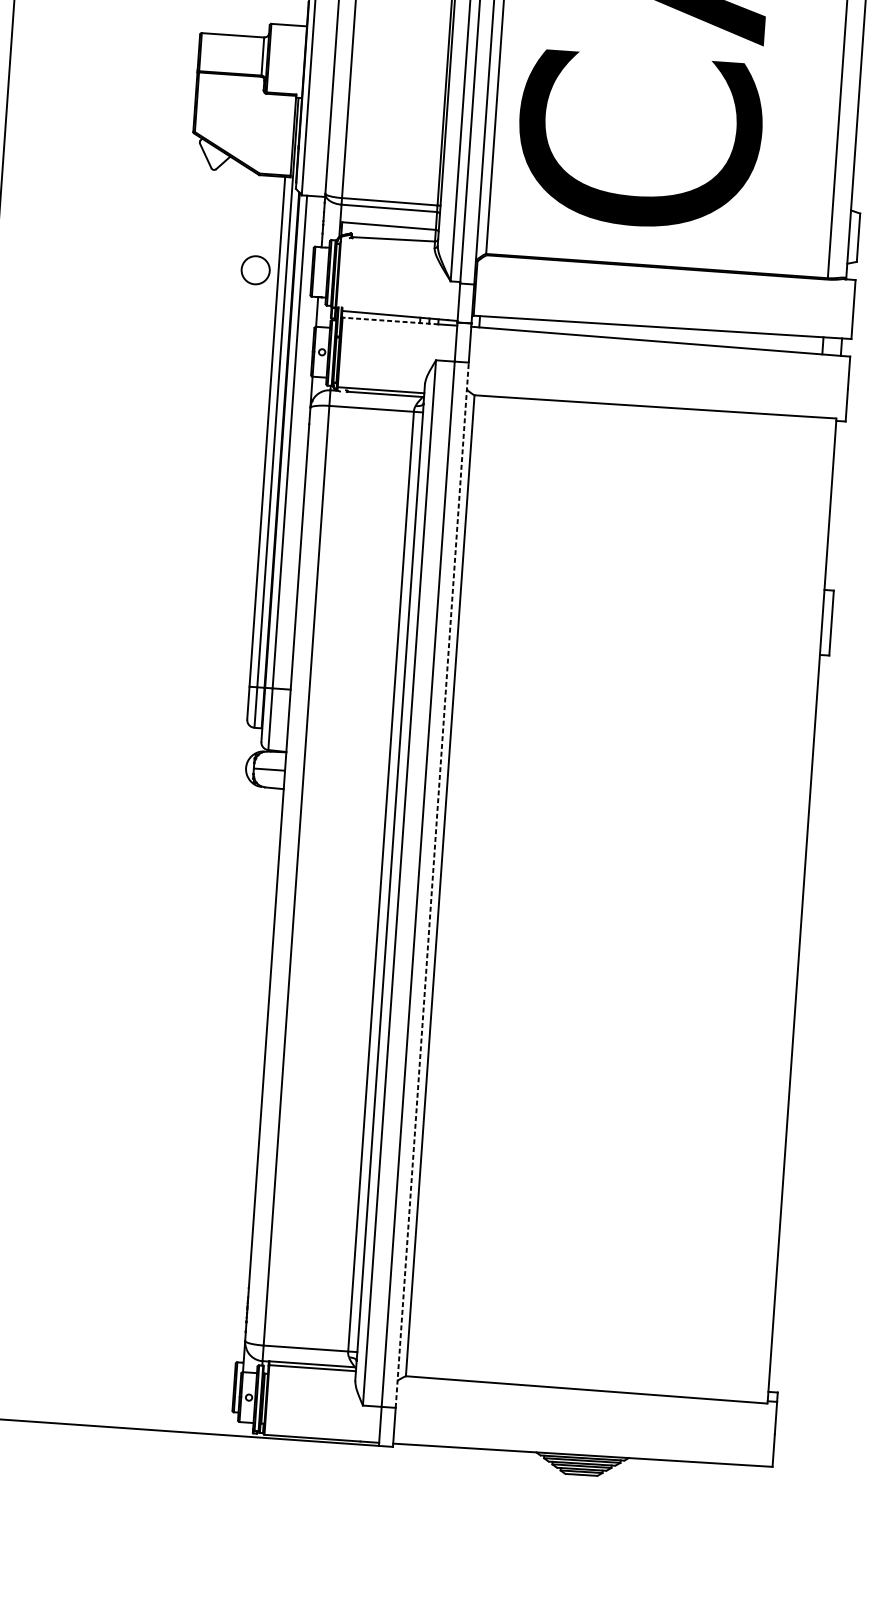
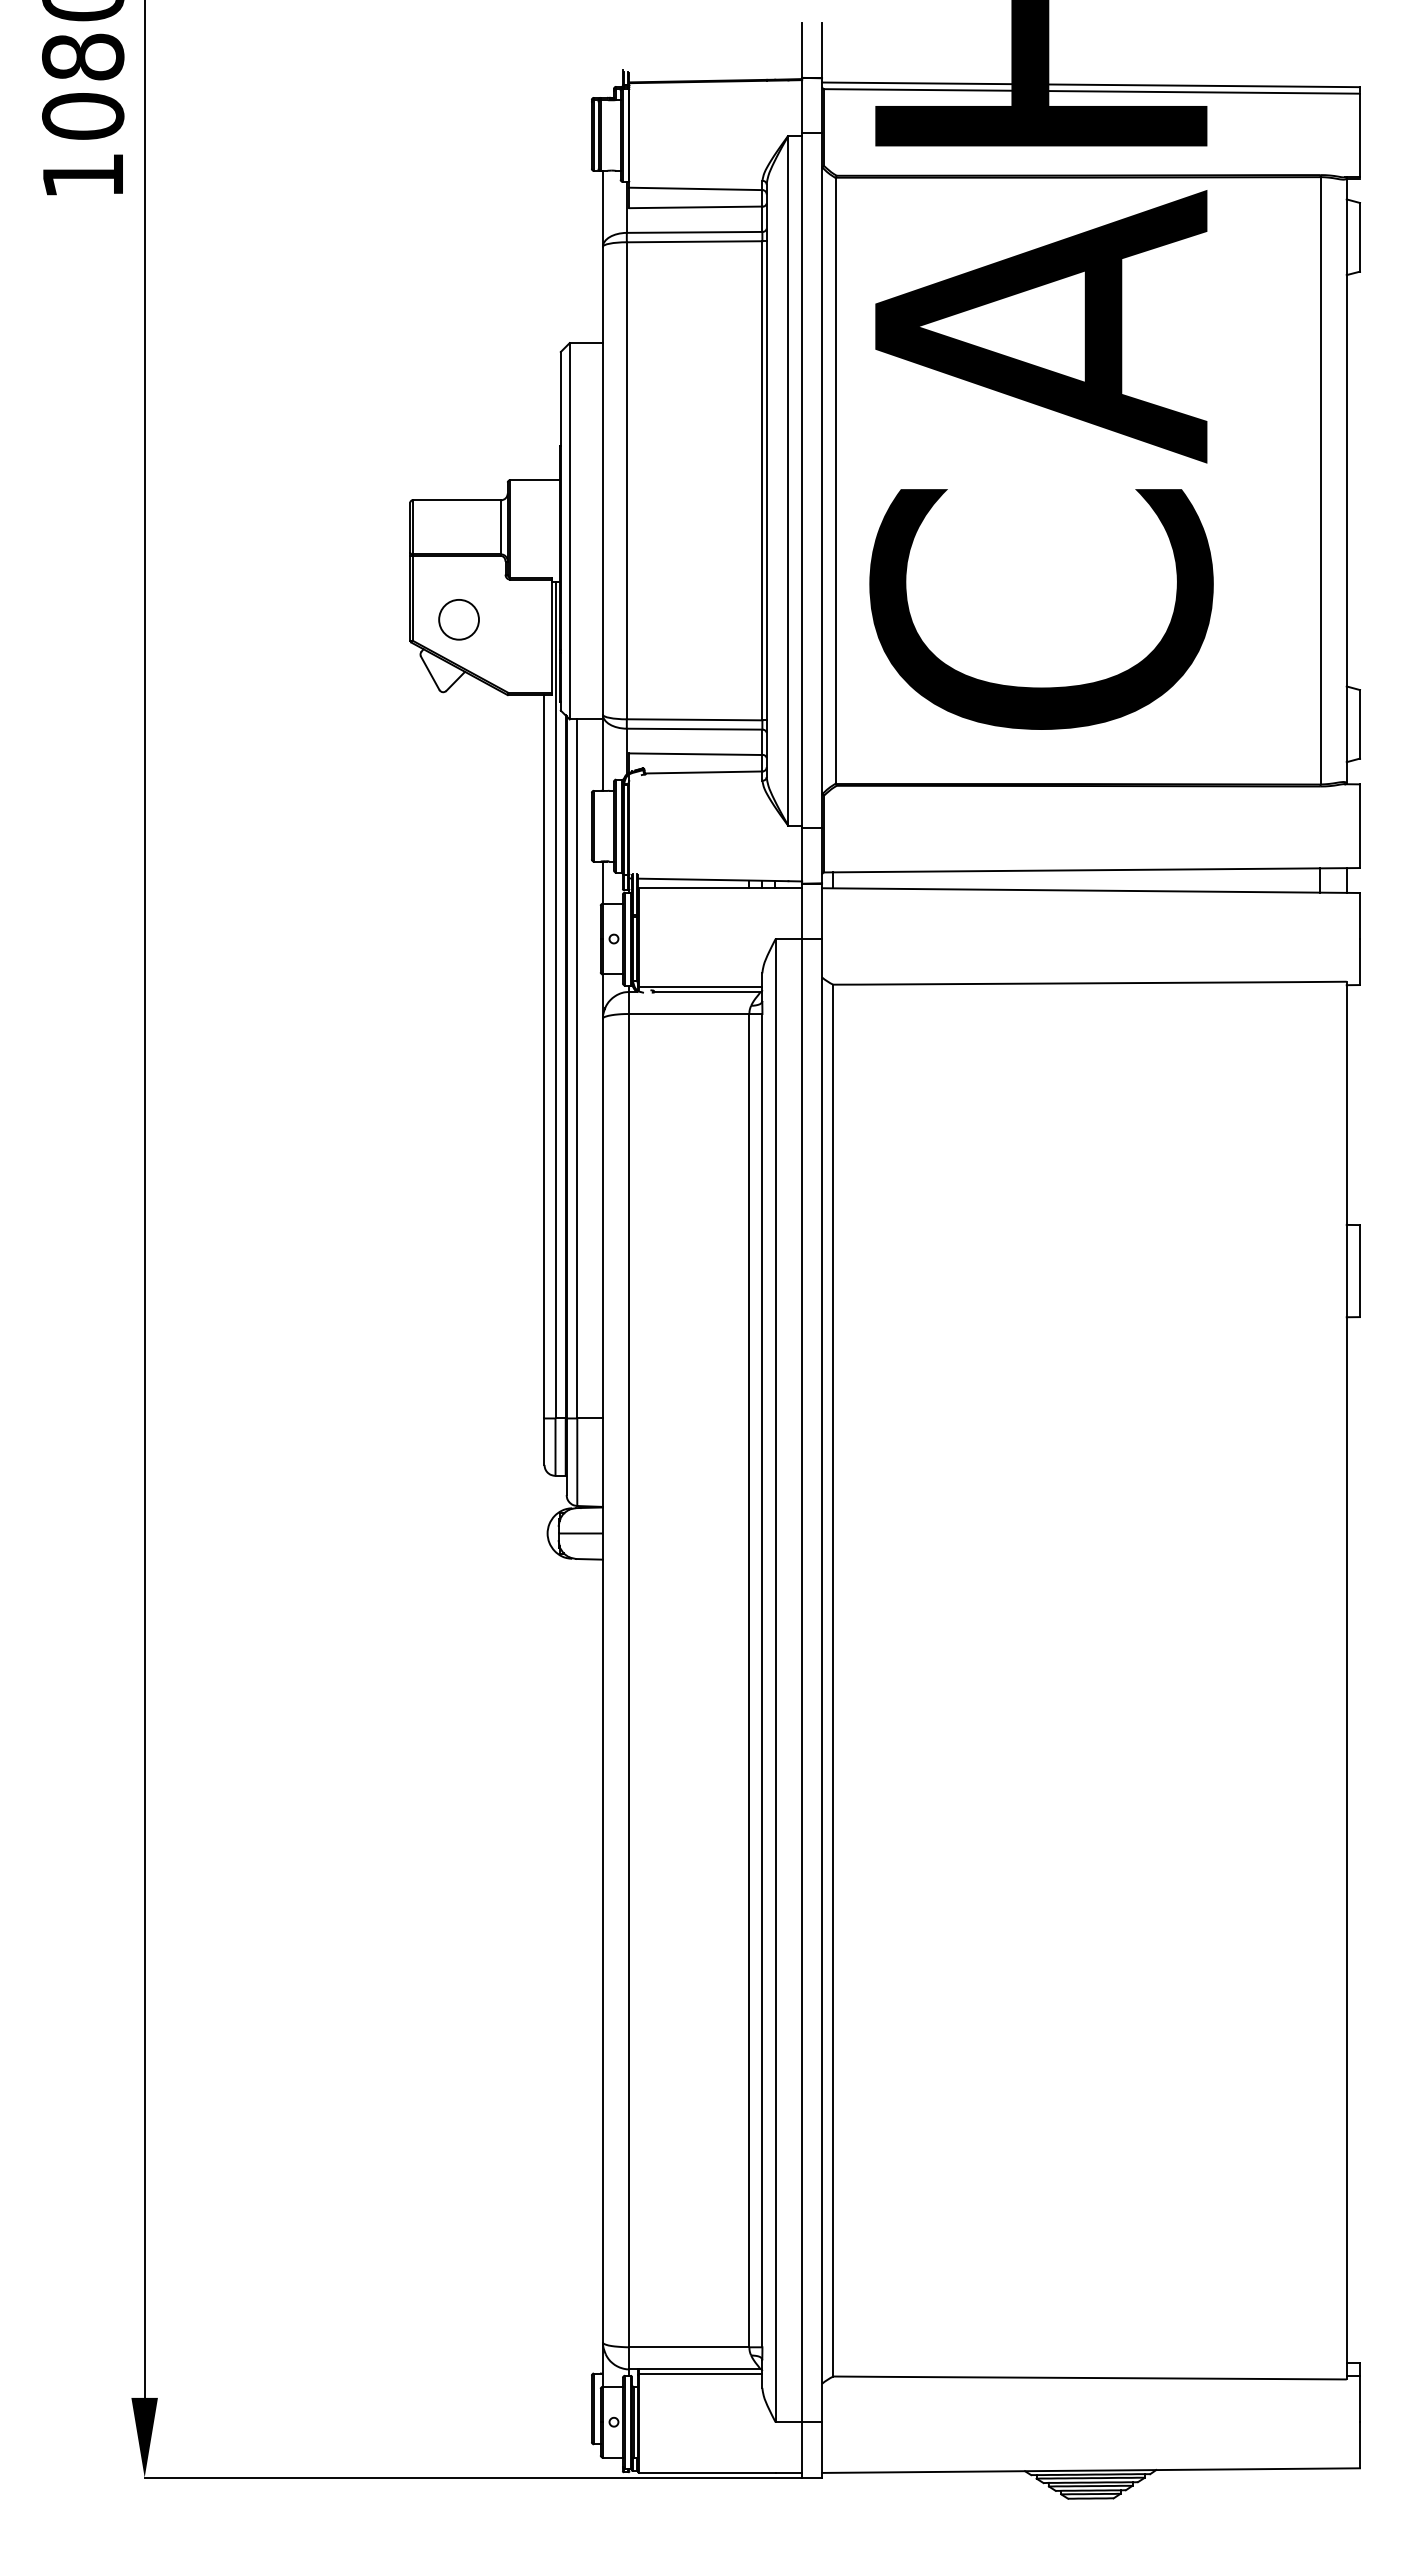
circle: (255, 270) -> (458, 619), moved
line: (390, 321) -> (707, 888), dashed -> solid
line: (432, 885) -> (822, 1680), dashed -> solid

